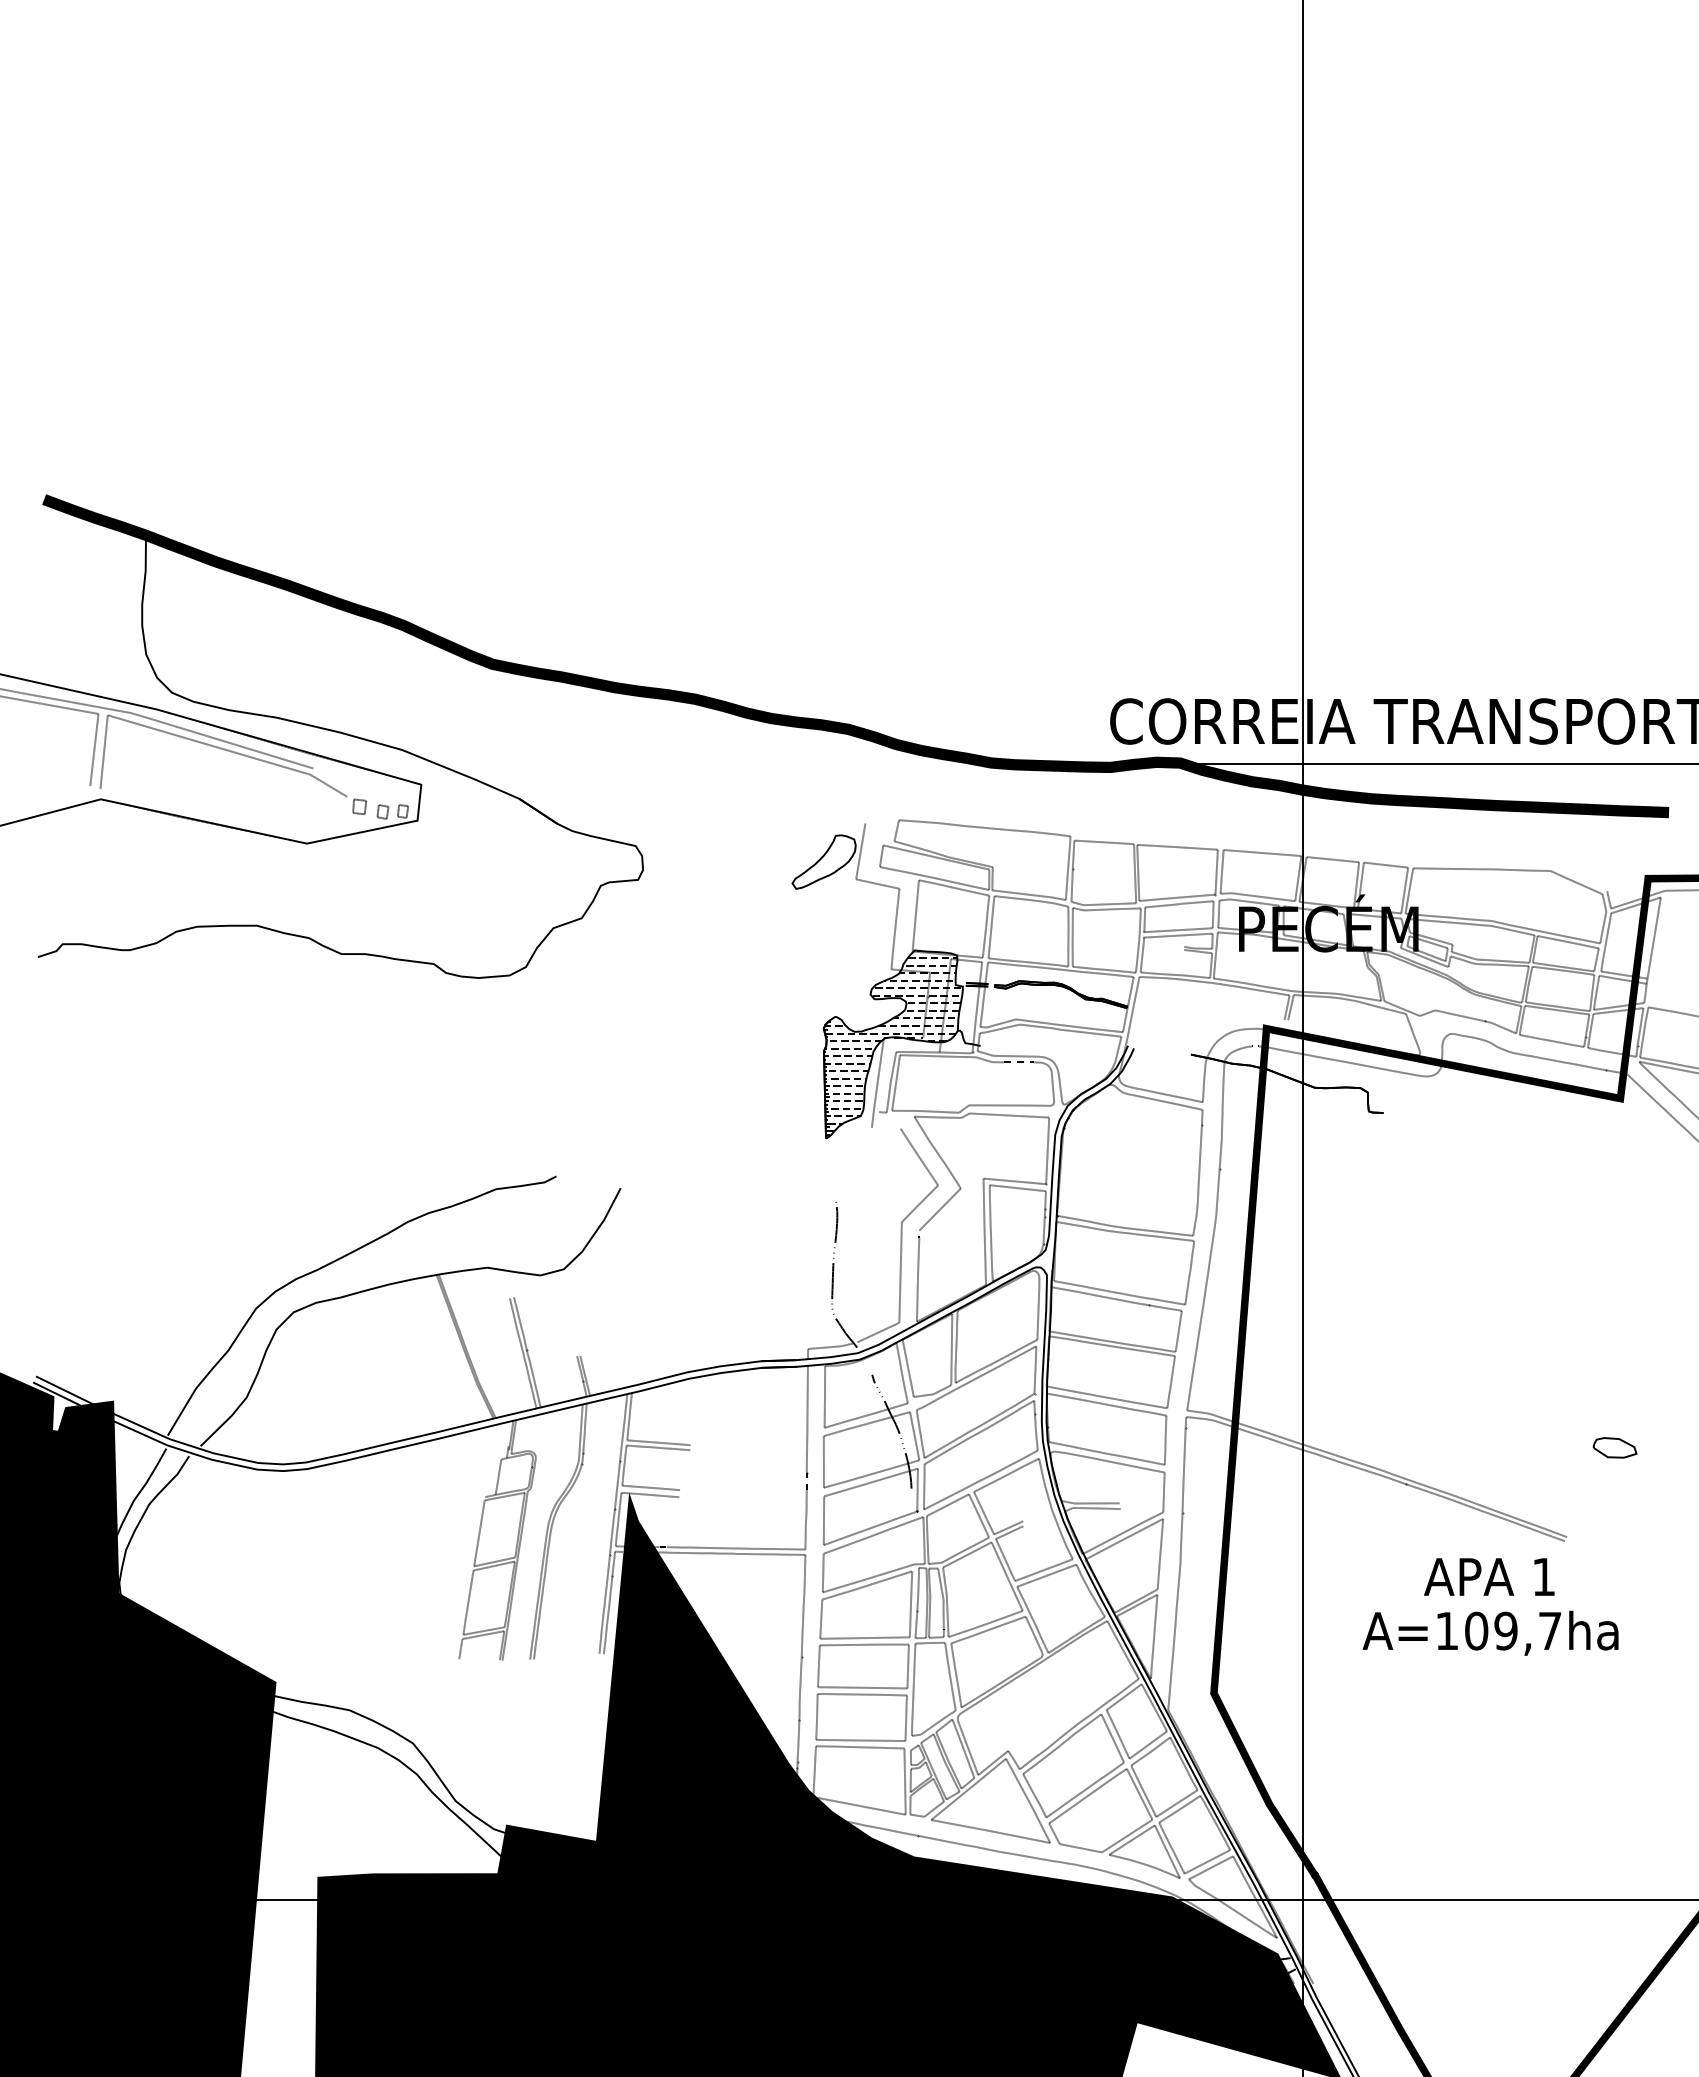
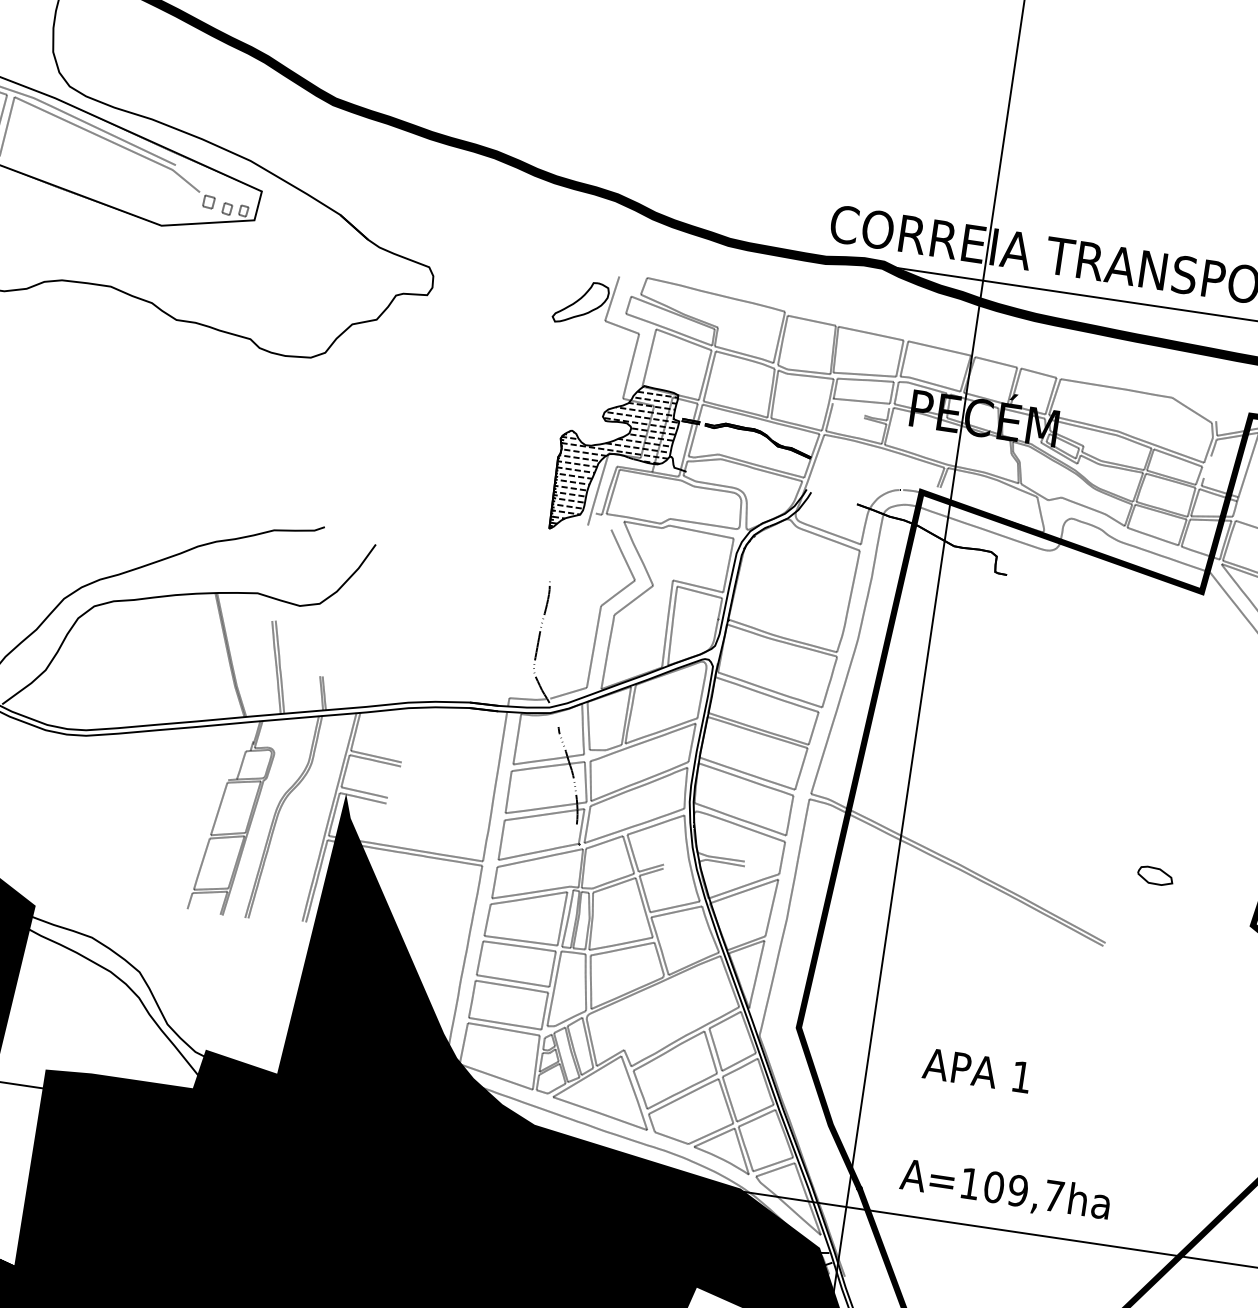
line: (1177, 935) -> (860, 405), removed
line: (1604, 947) -> (1207, 466), removed
text: (1489, 1576) -> (977, 1070), moved
text: (1490, 1632) -> (1005, 1190), moved

